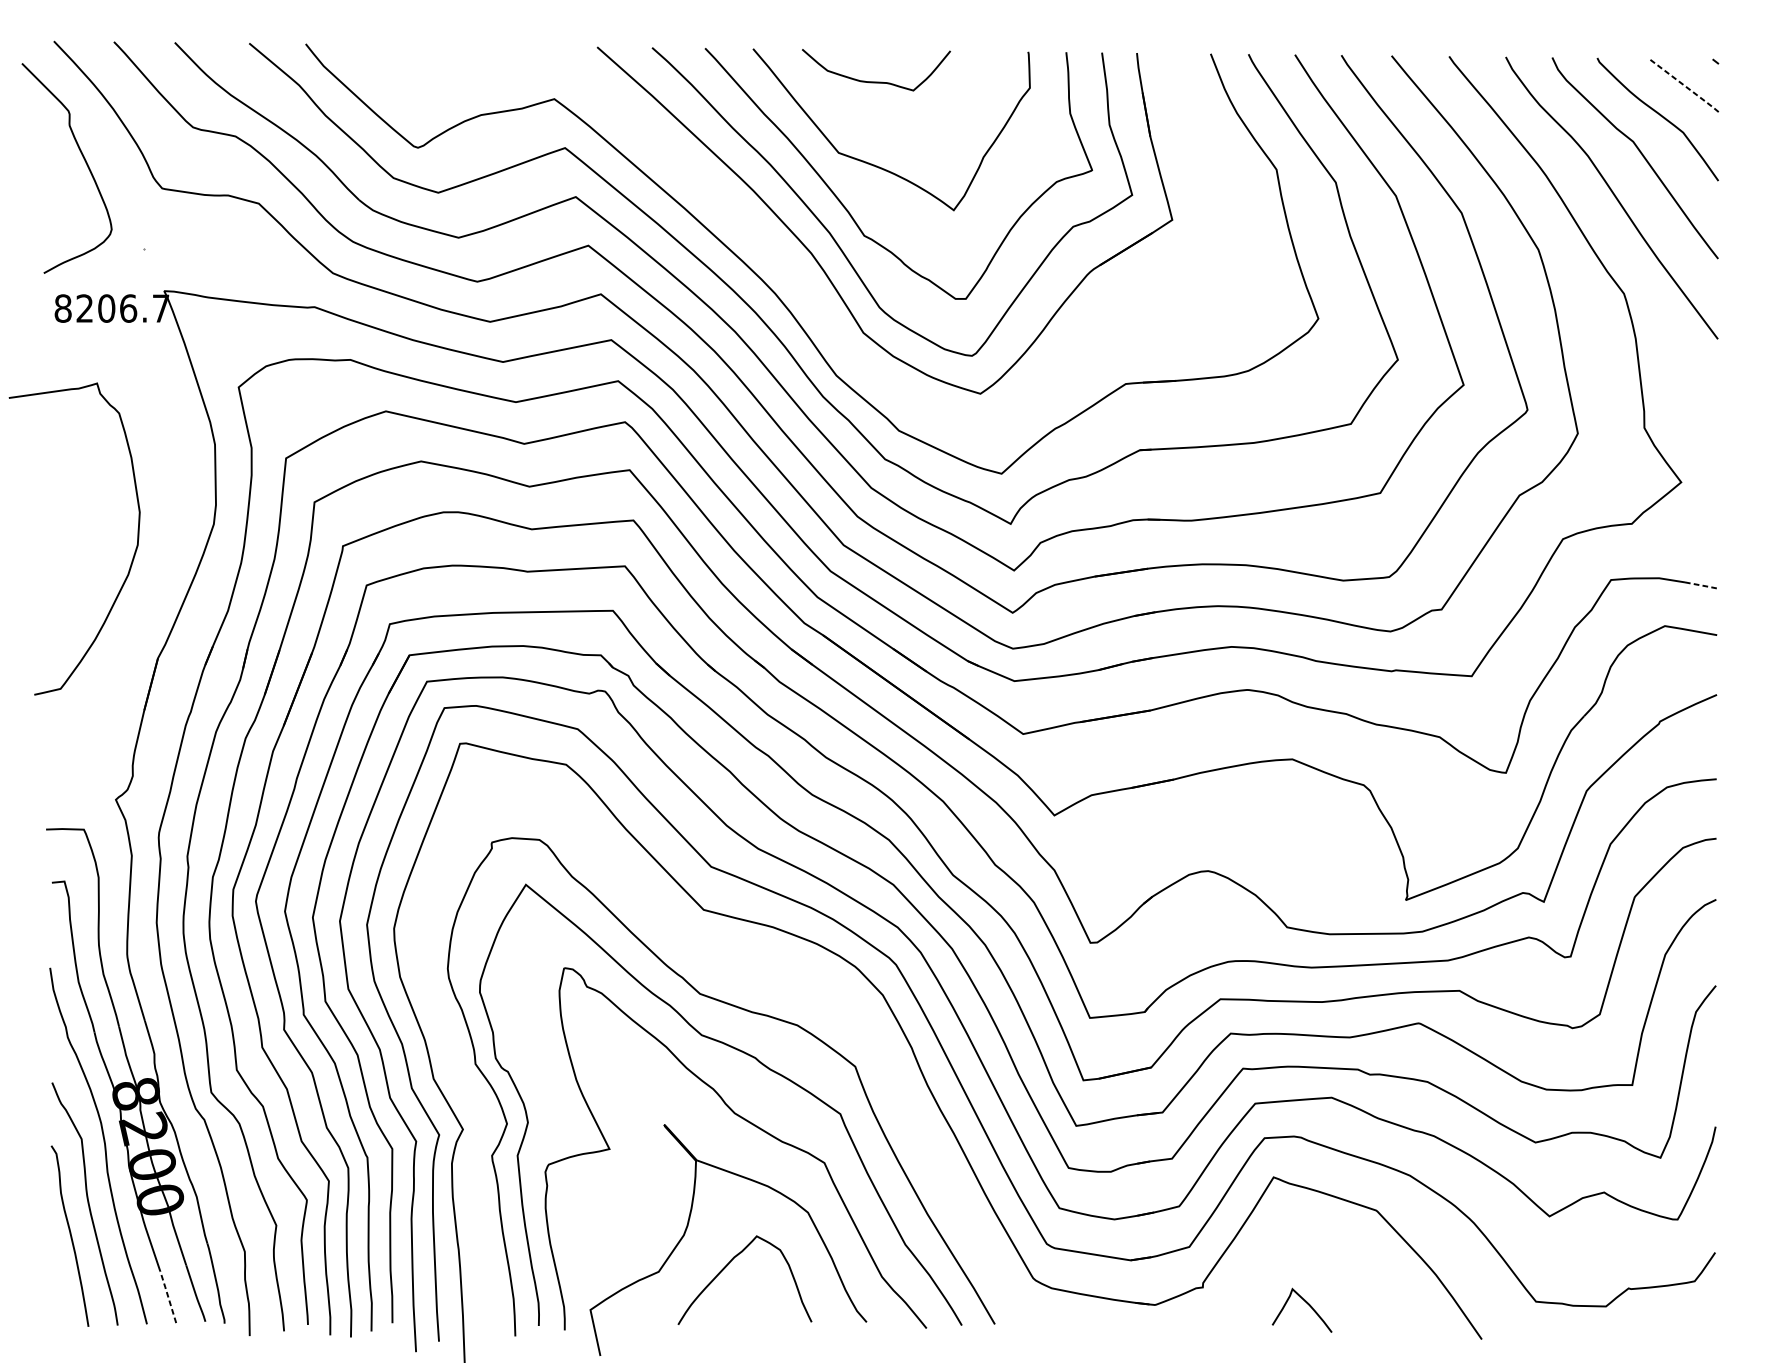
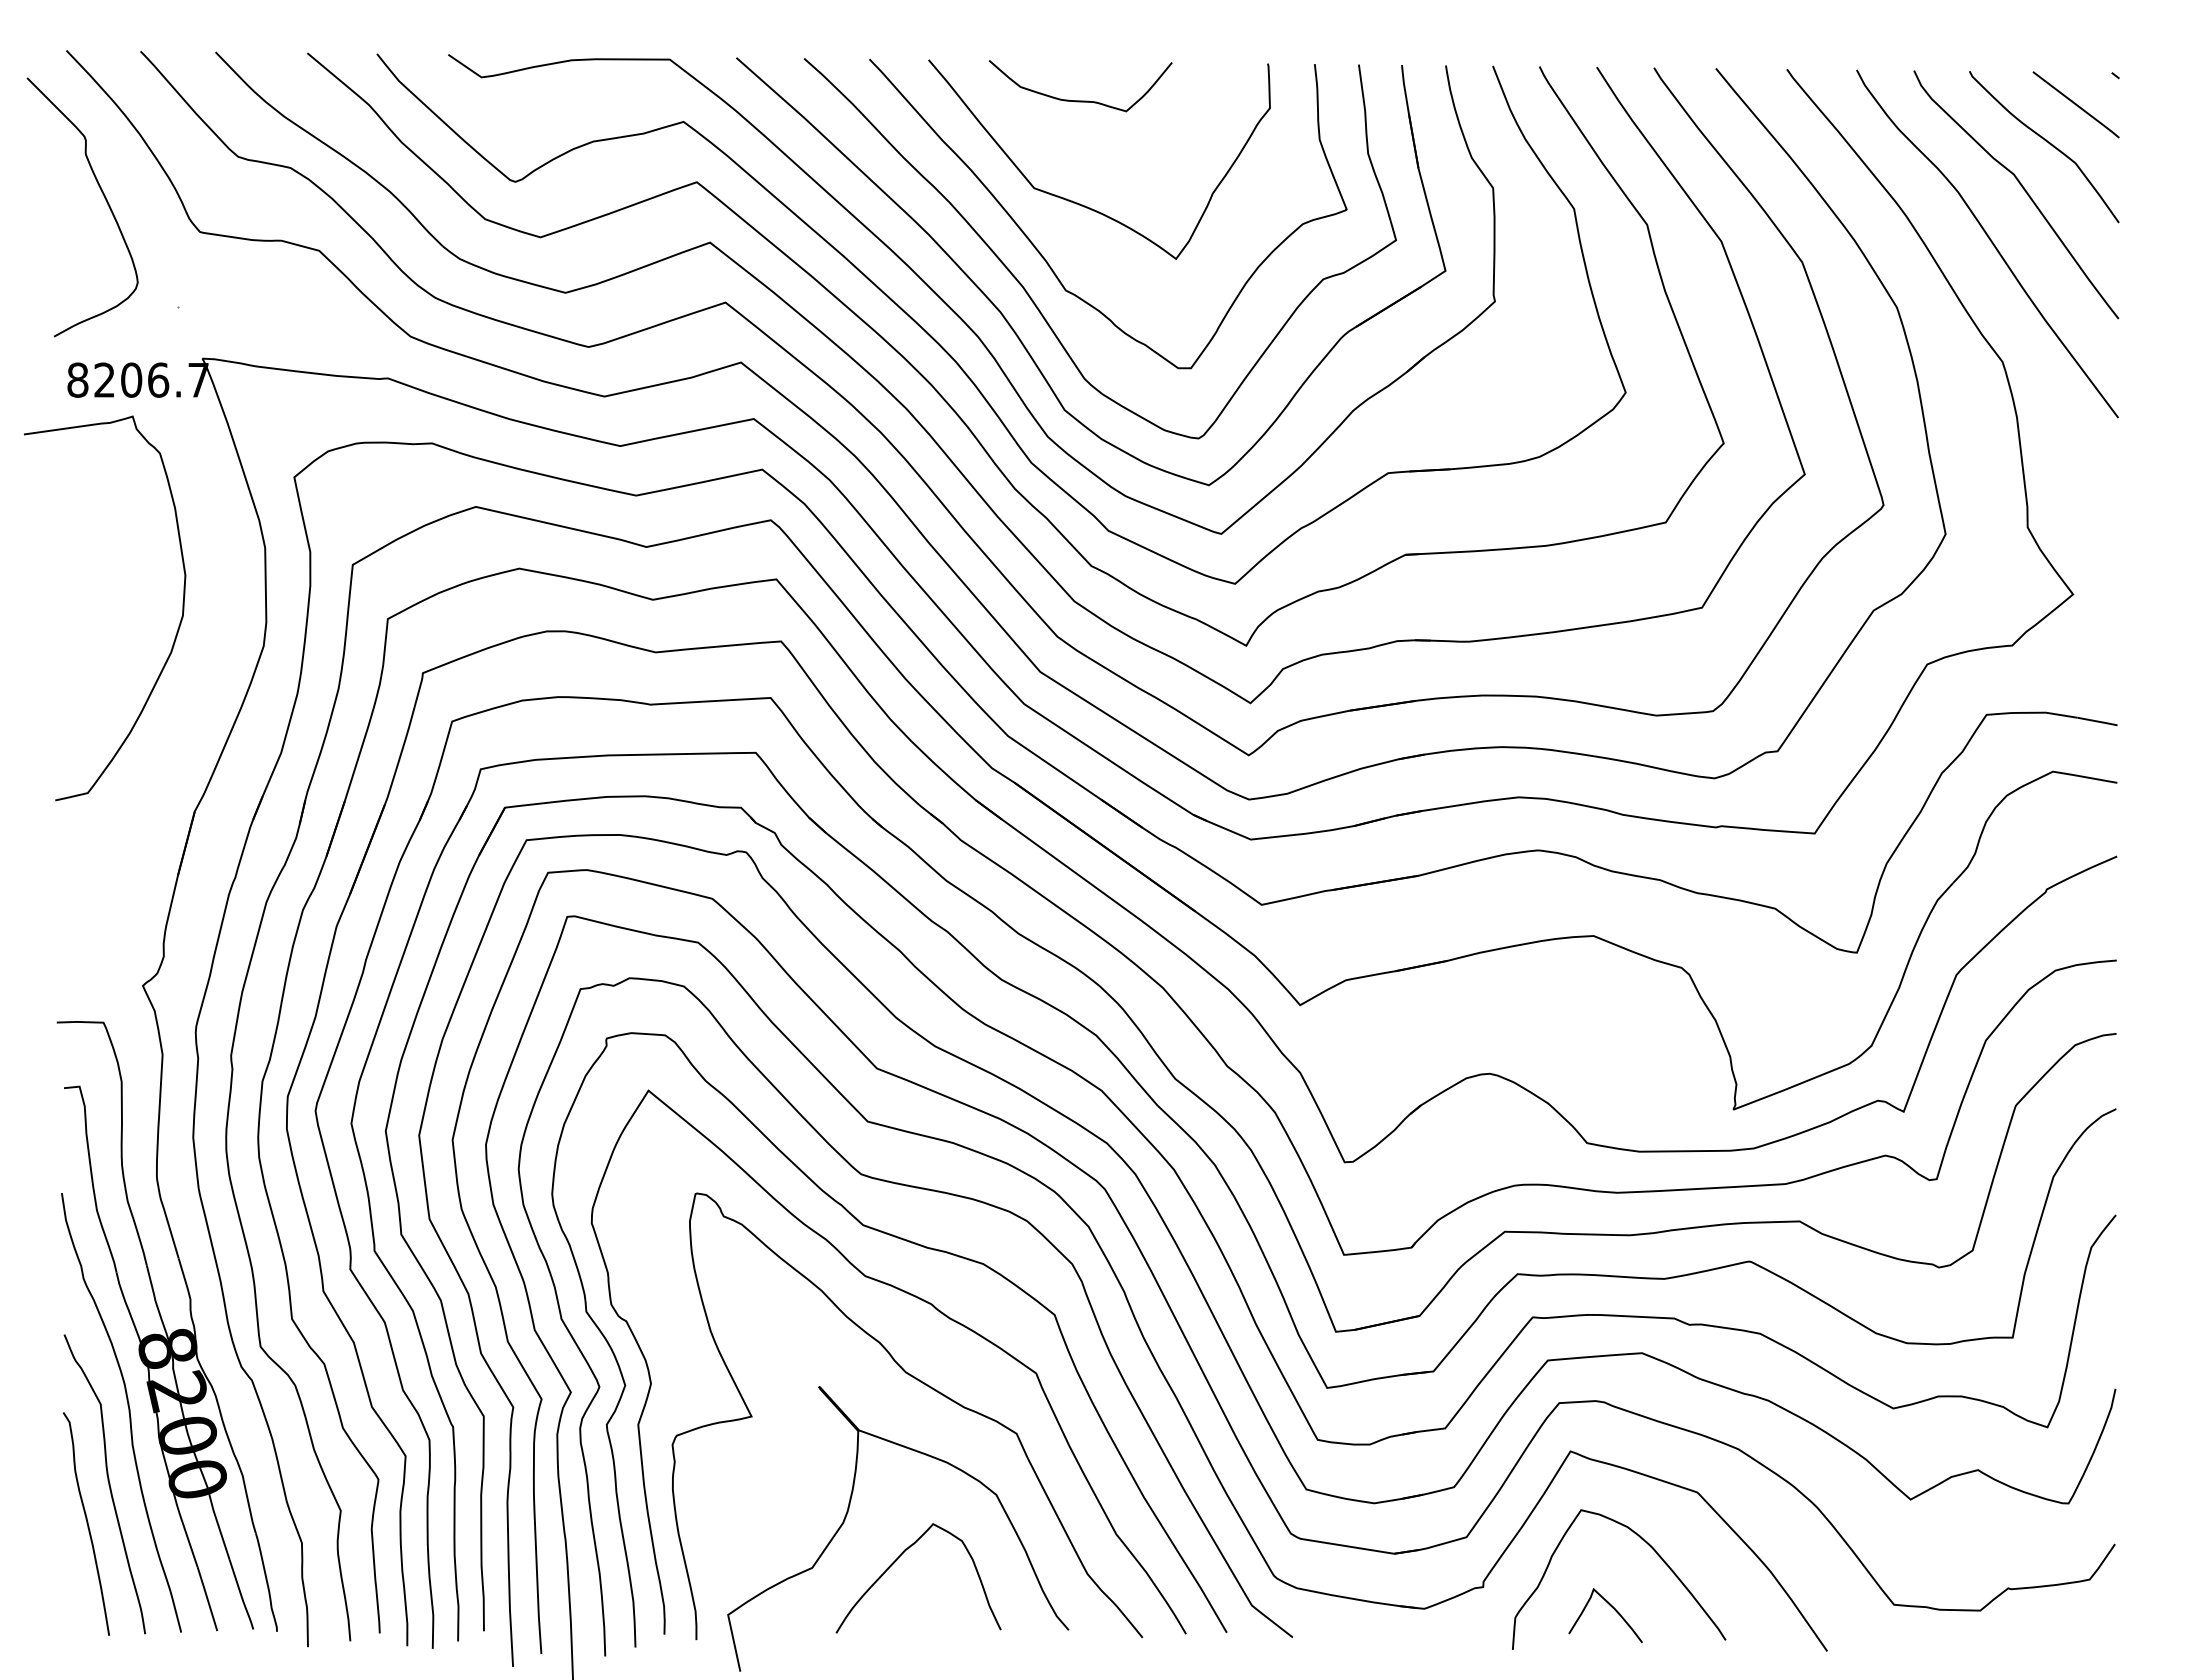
line: (1684, 85) -> (2077, 105), dashed -> solid
part: (774, 252) -> (954, 310), added
curve: (133, 555) -> (177, 628), moved
line: (1701, 585) -> (2098, 721), dashed -> solid
curve: (755, 966) -> (931, 1191), added
curve: (1338, 1255) -> (1650, 1547), added
line: (167, 1295) -> (206, 1597), dashed -> solid

